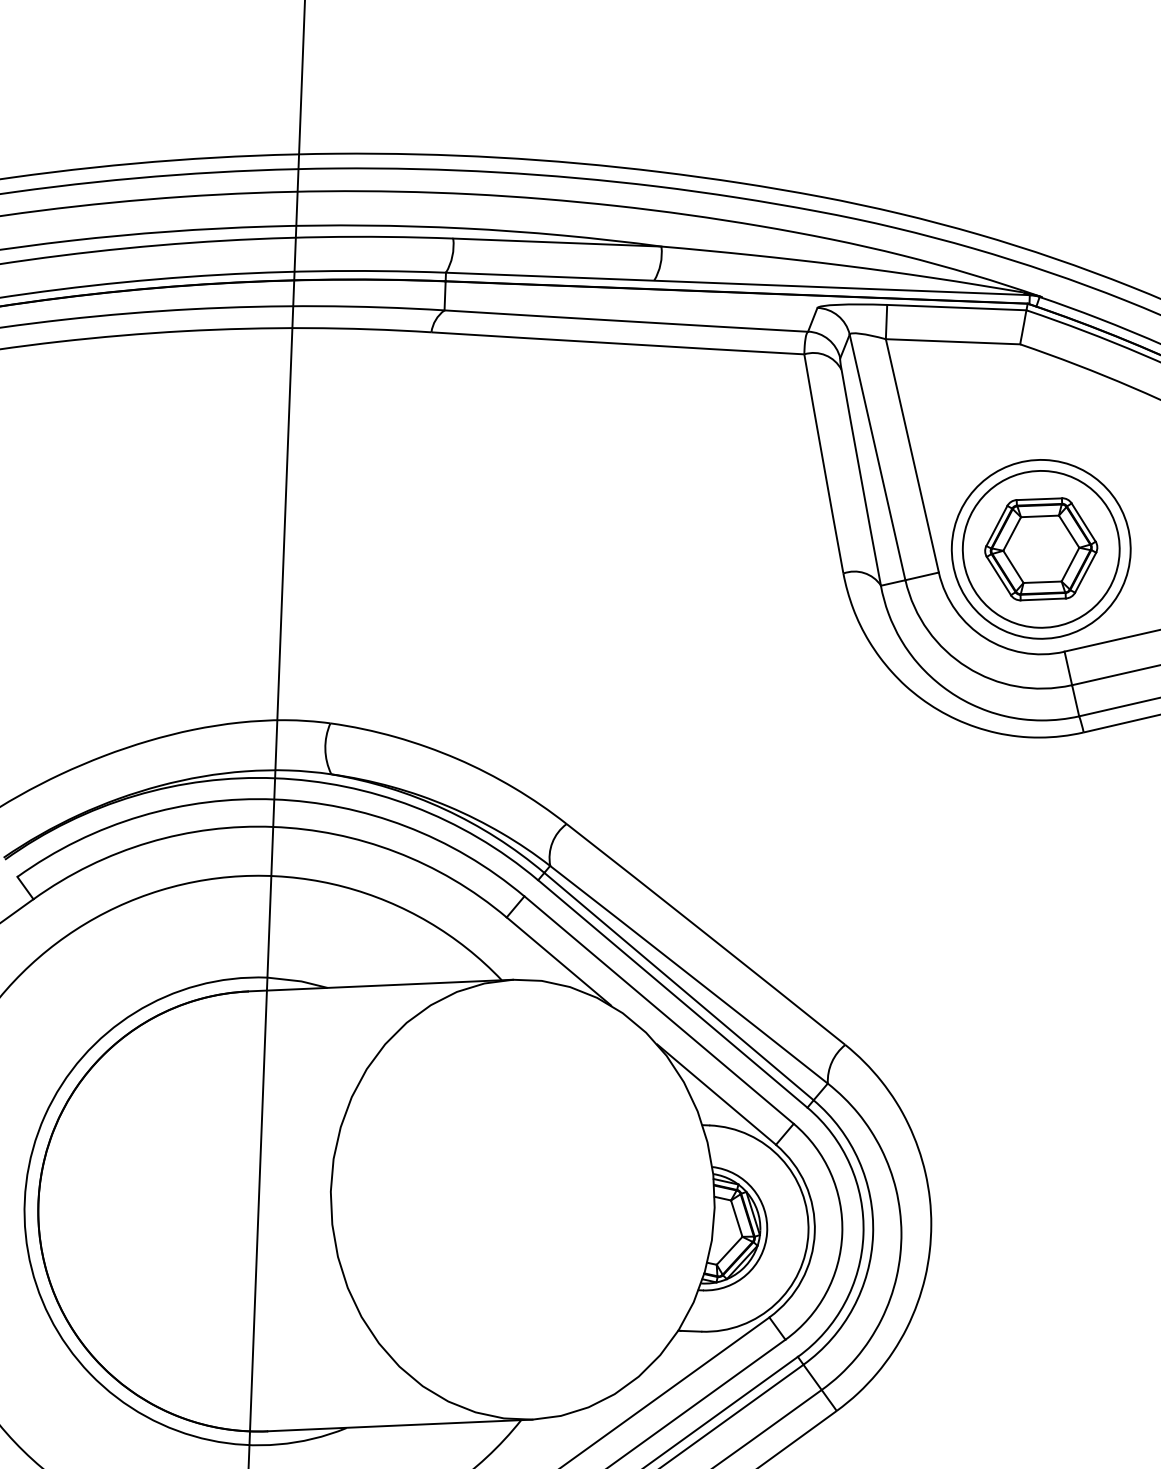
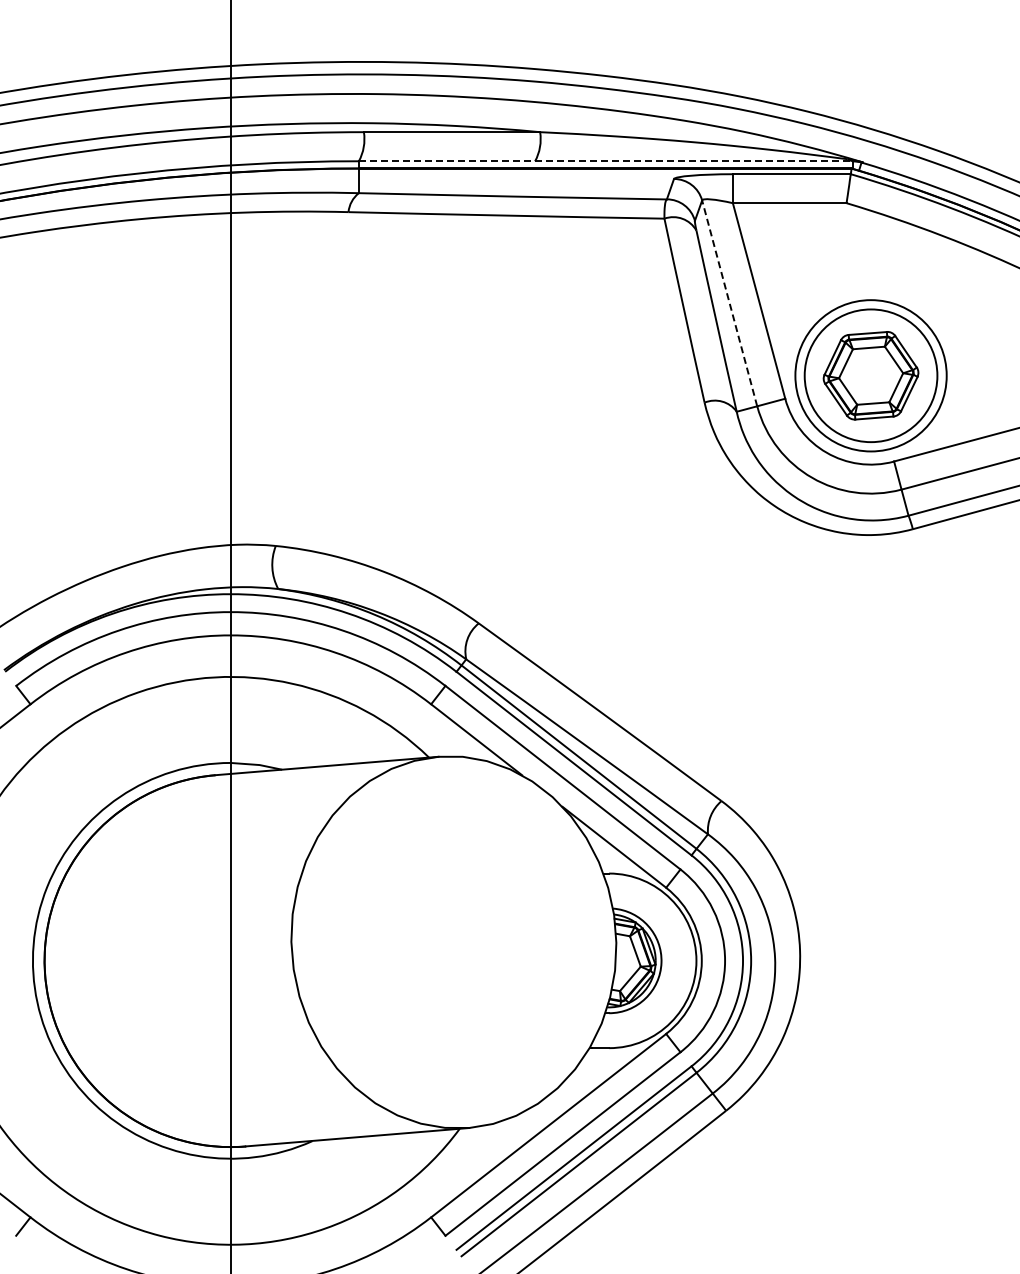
line: (738, 284) -> (606, 161), solid -> dashed
line: (877, 457) -> (729, 303), solid -> dashed

